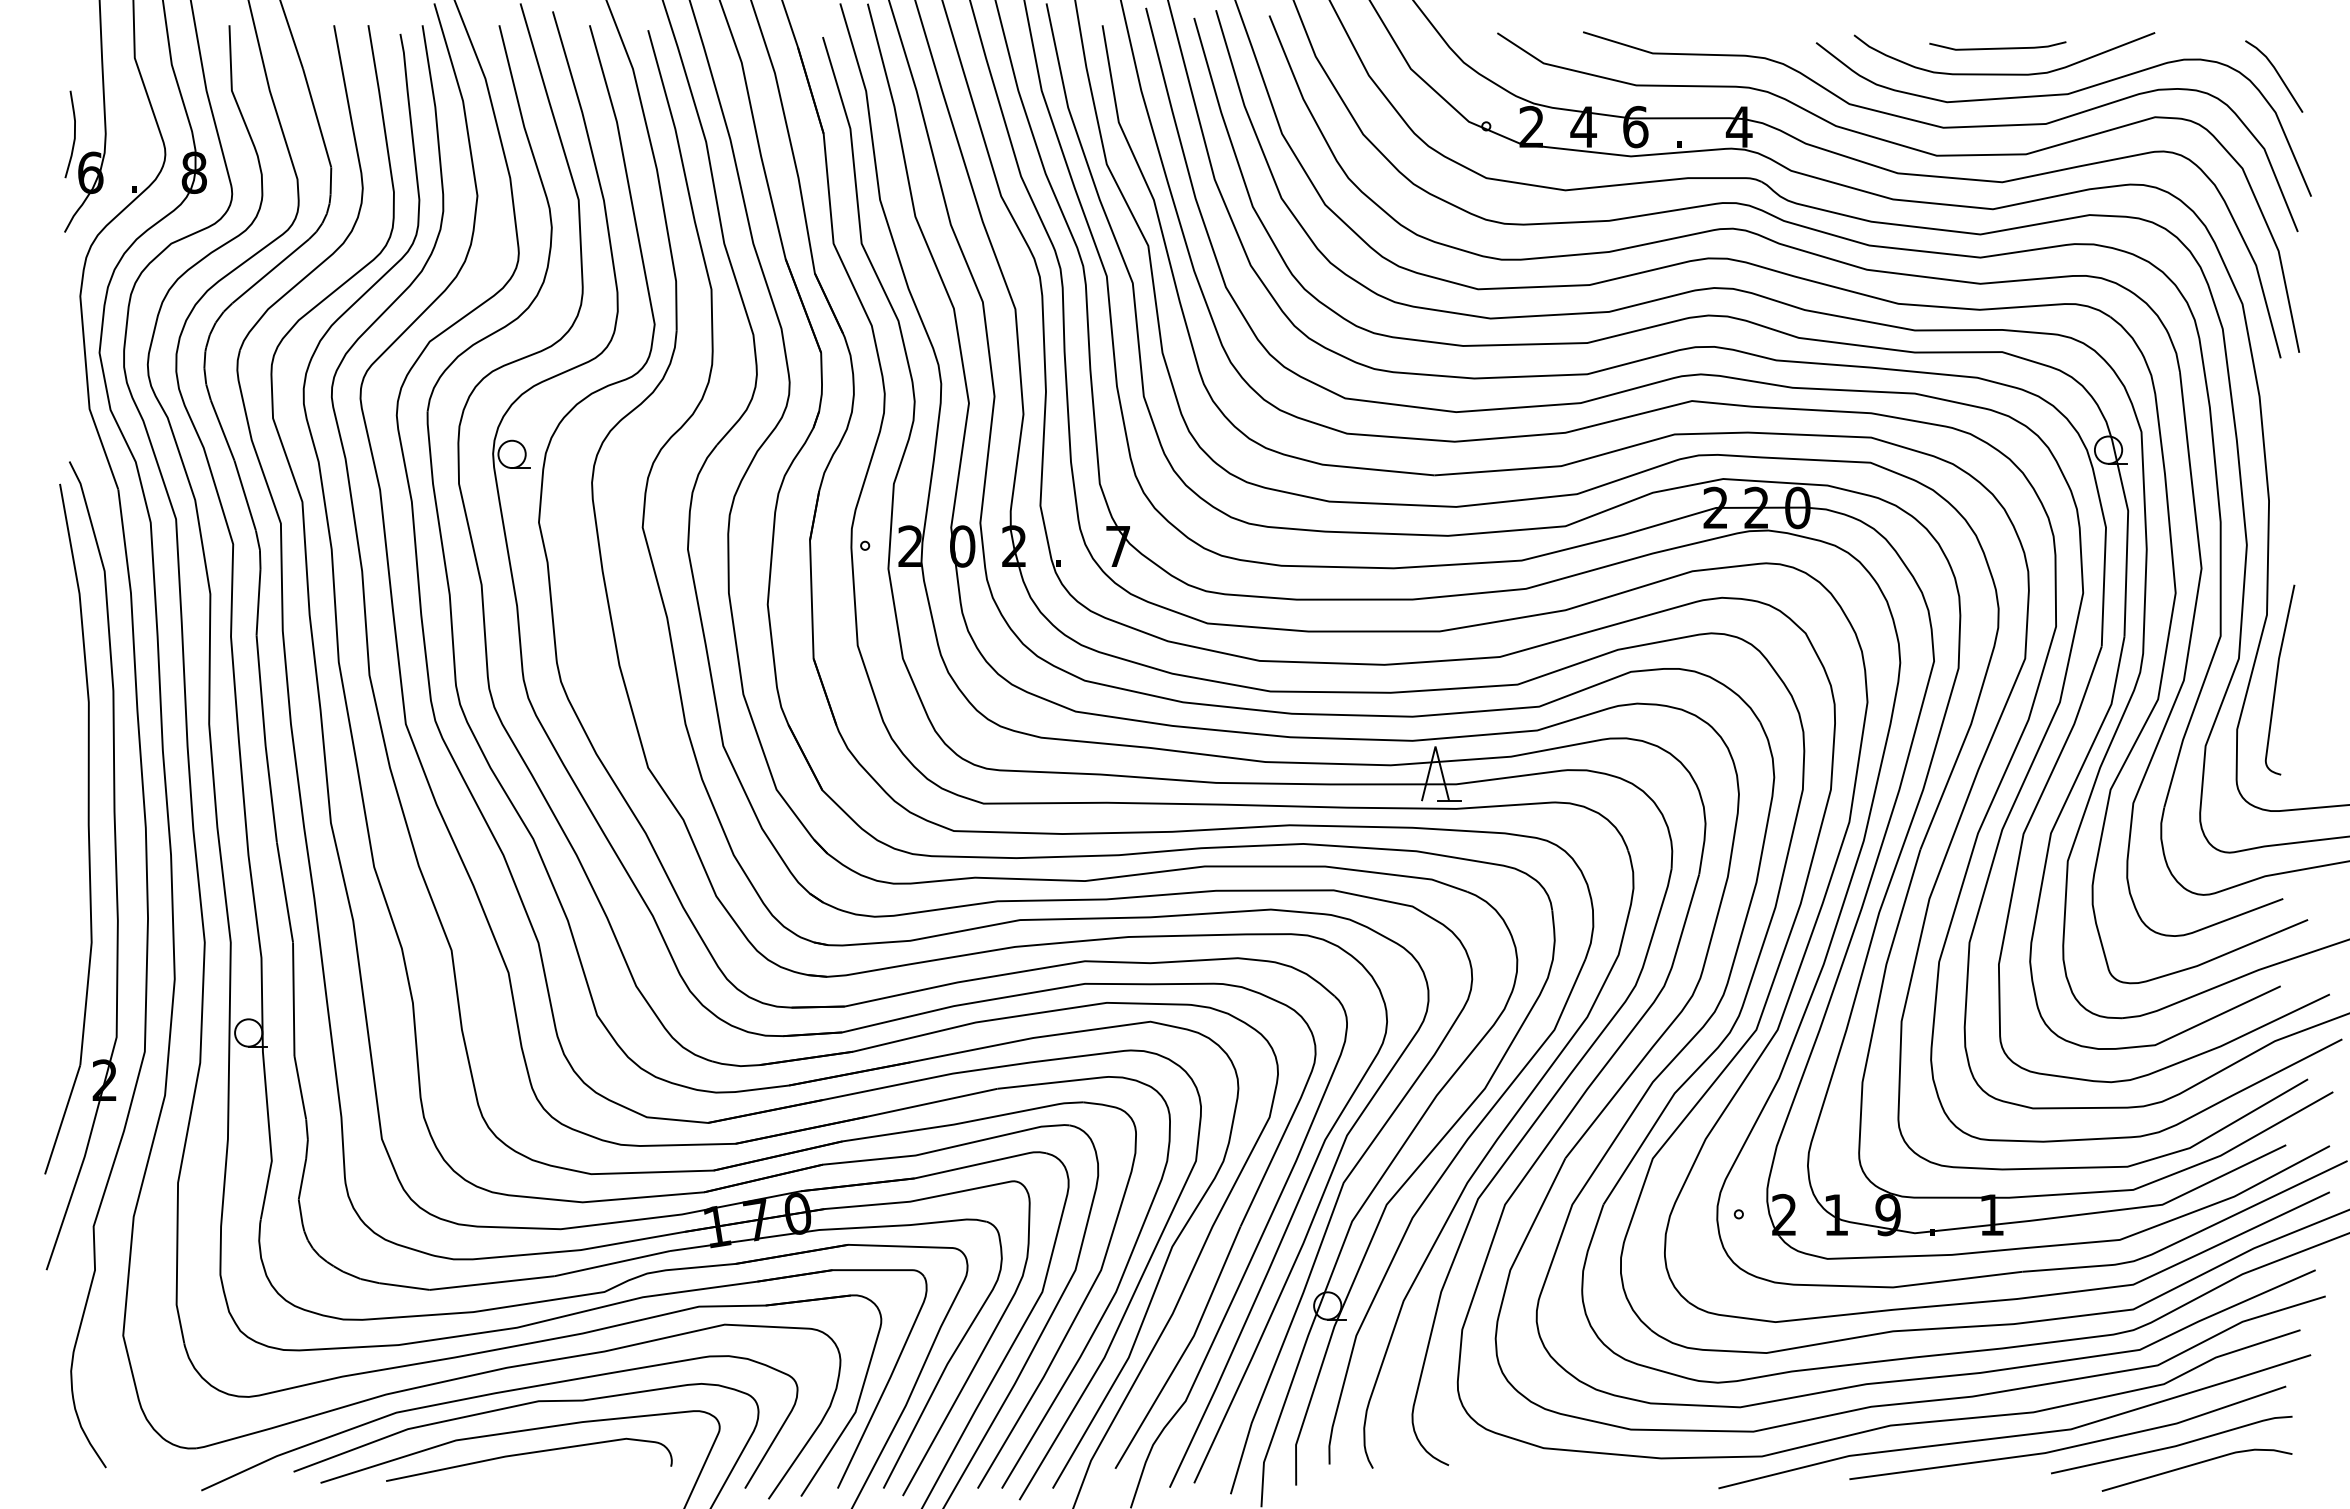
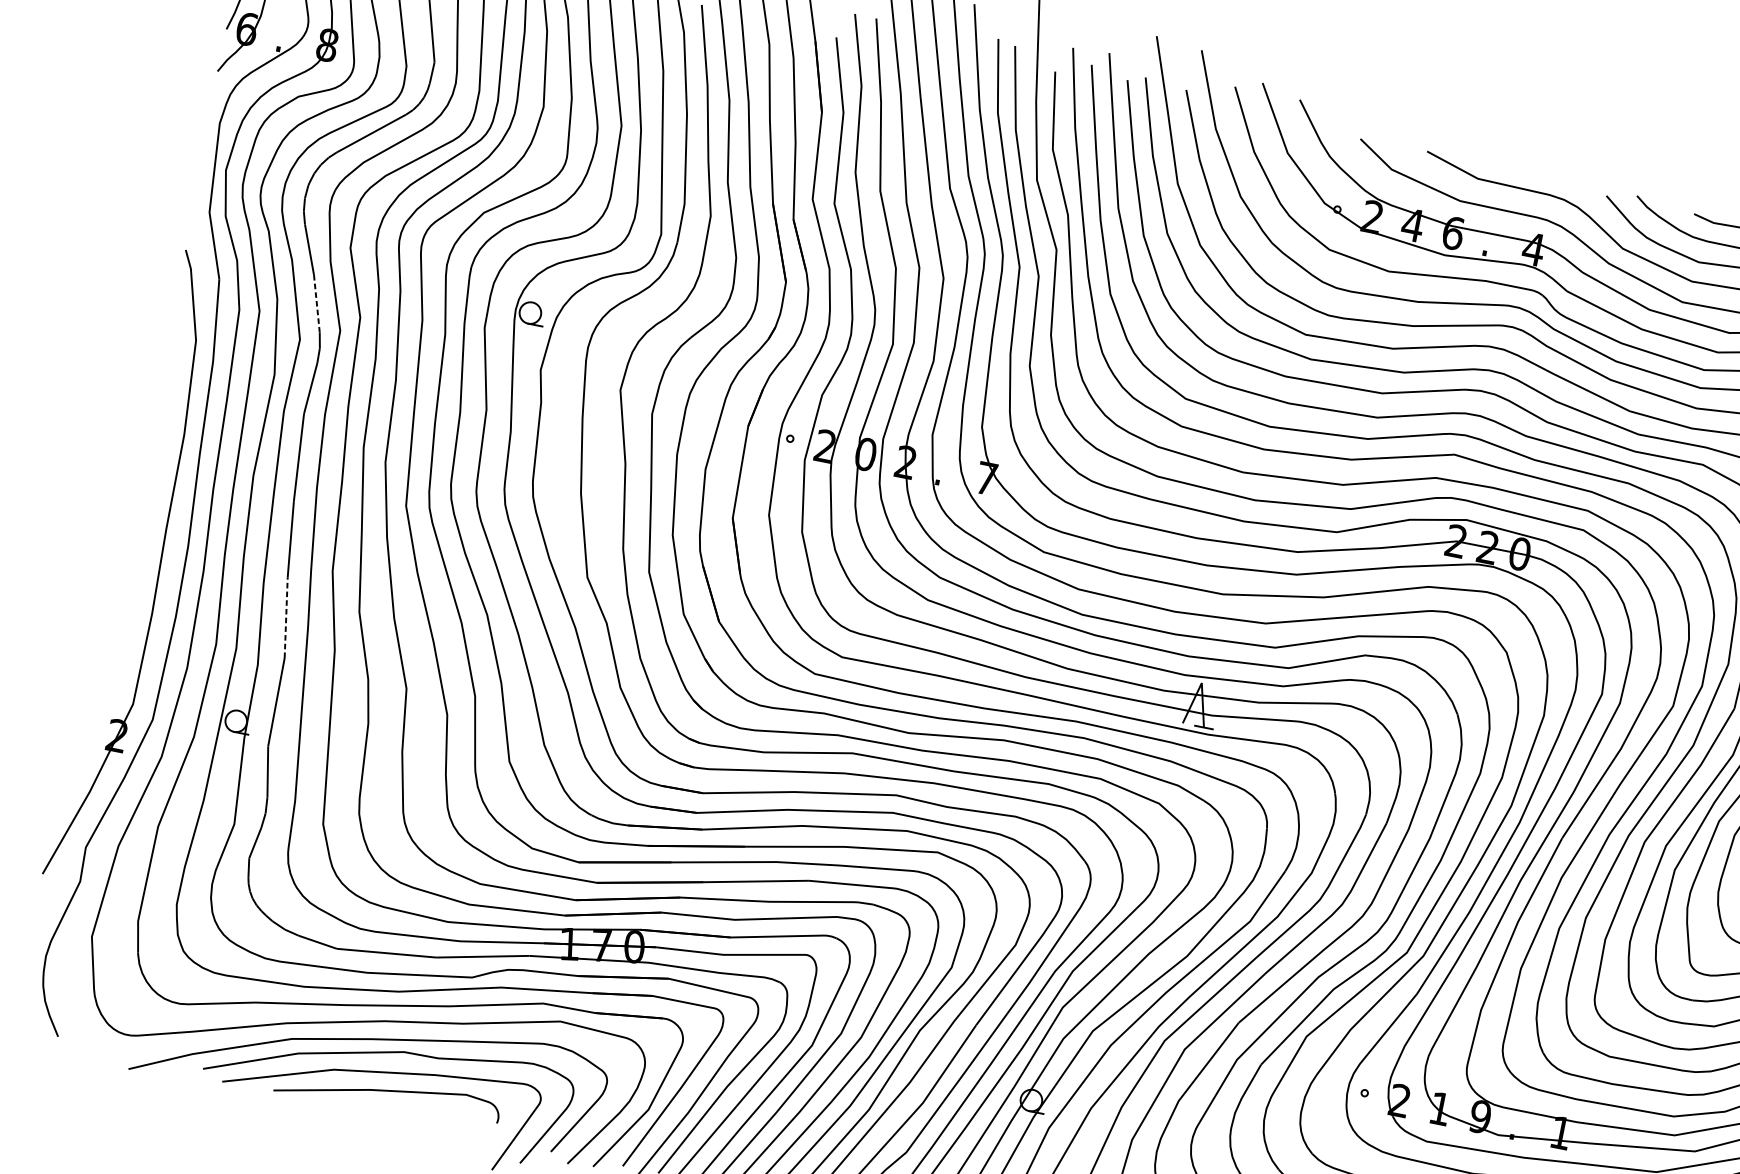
line: (245, 495) -> (317, 303), solid -> dashed
part: (87, 828) -> (142, 537), removed
line: (284, 892) -> (285, 617), solid -> dashed

